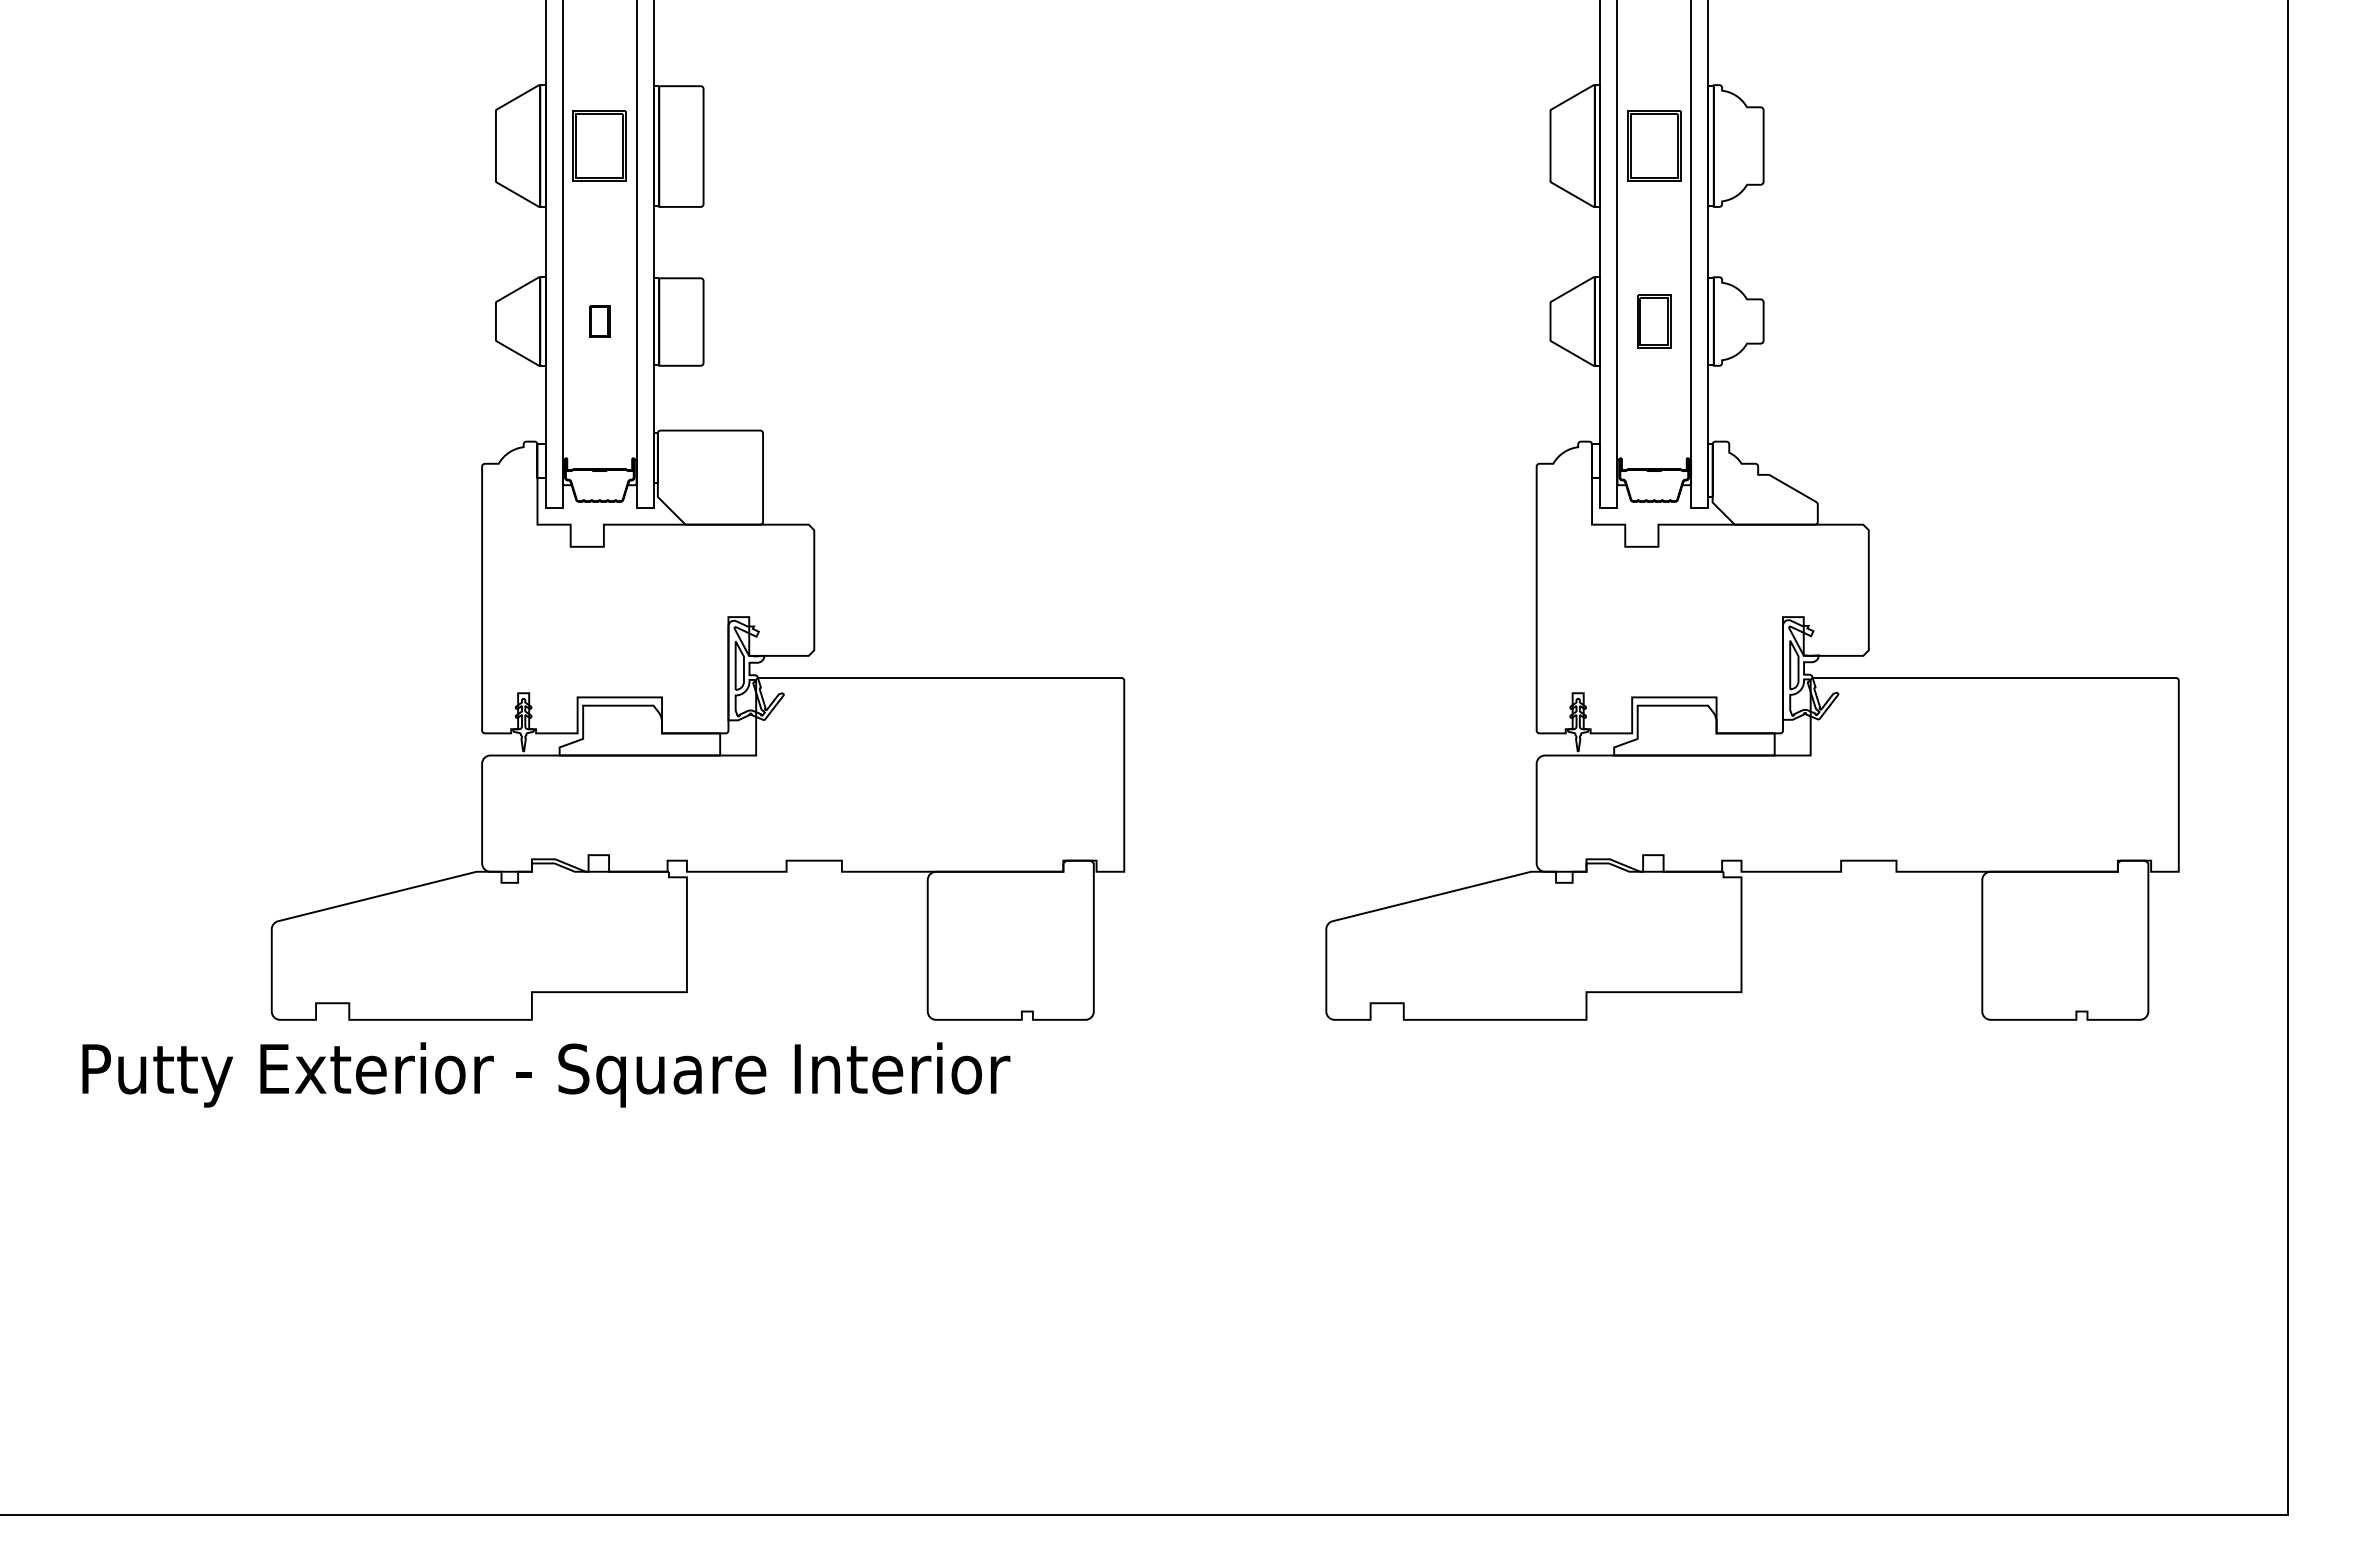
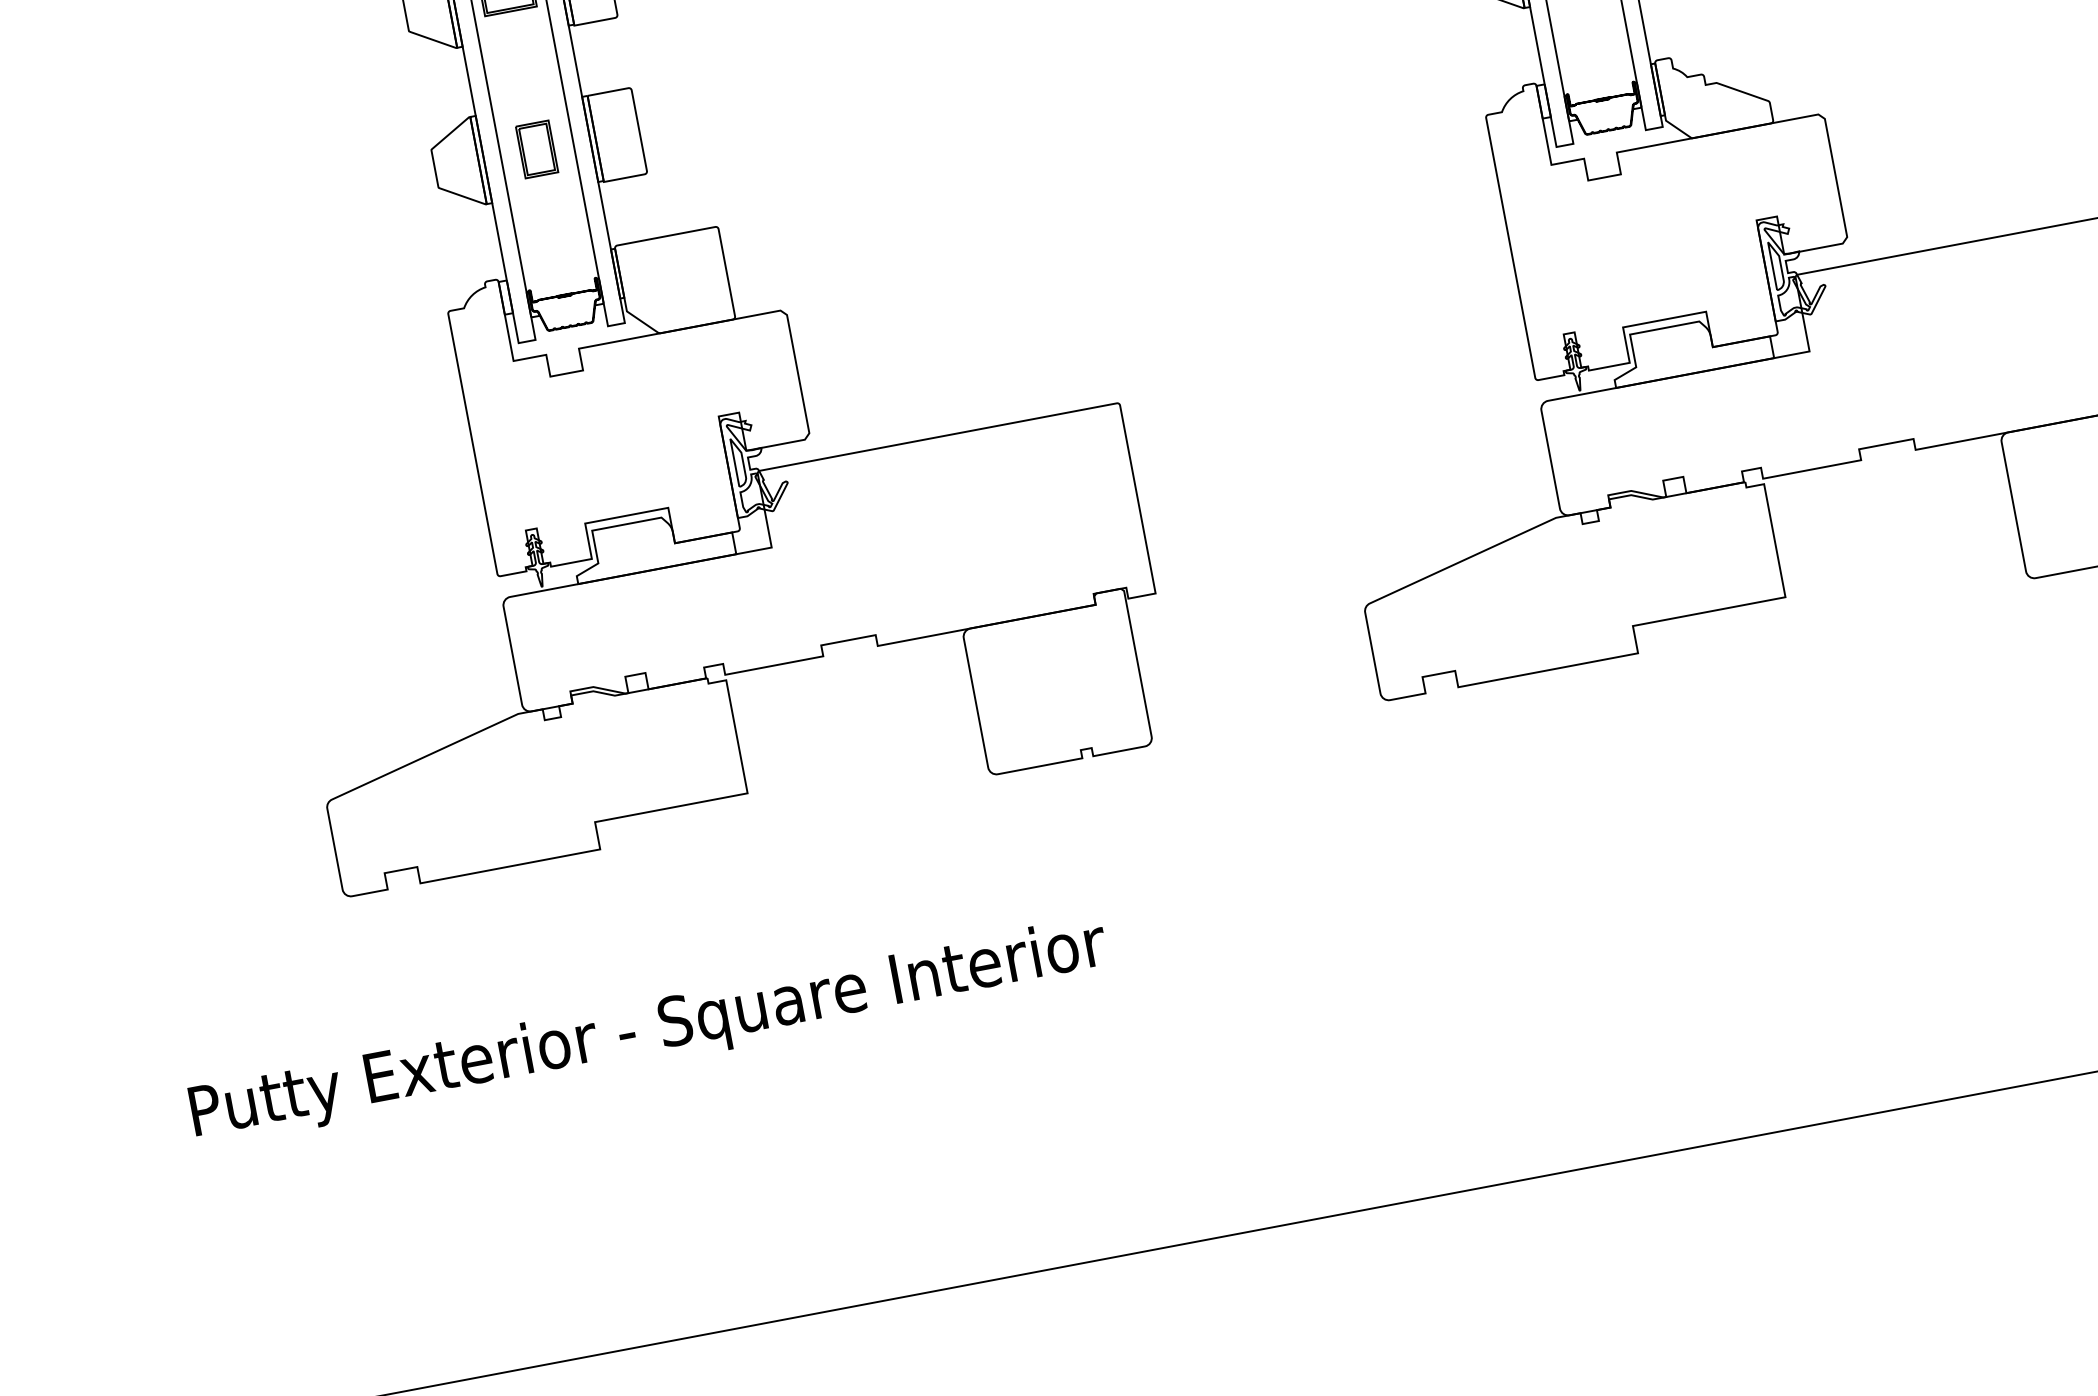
part: (599, 321) -> (536, 149), size x1.67
text: (546, 1074) -> (649, 1031), moved

